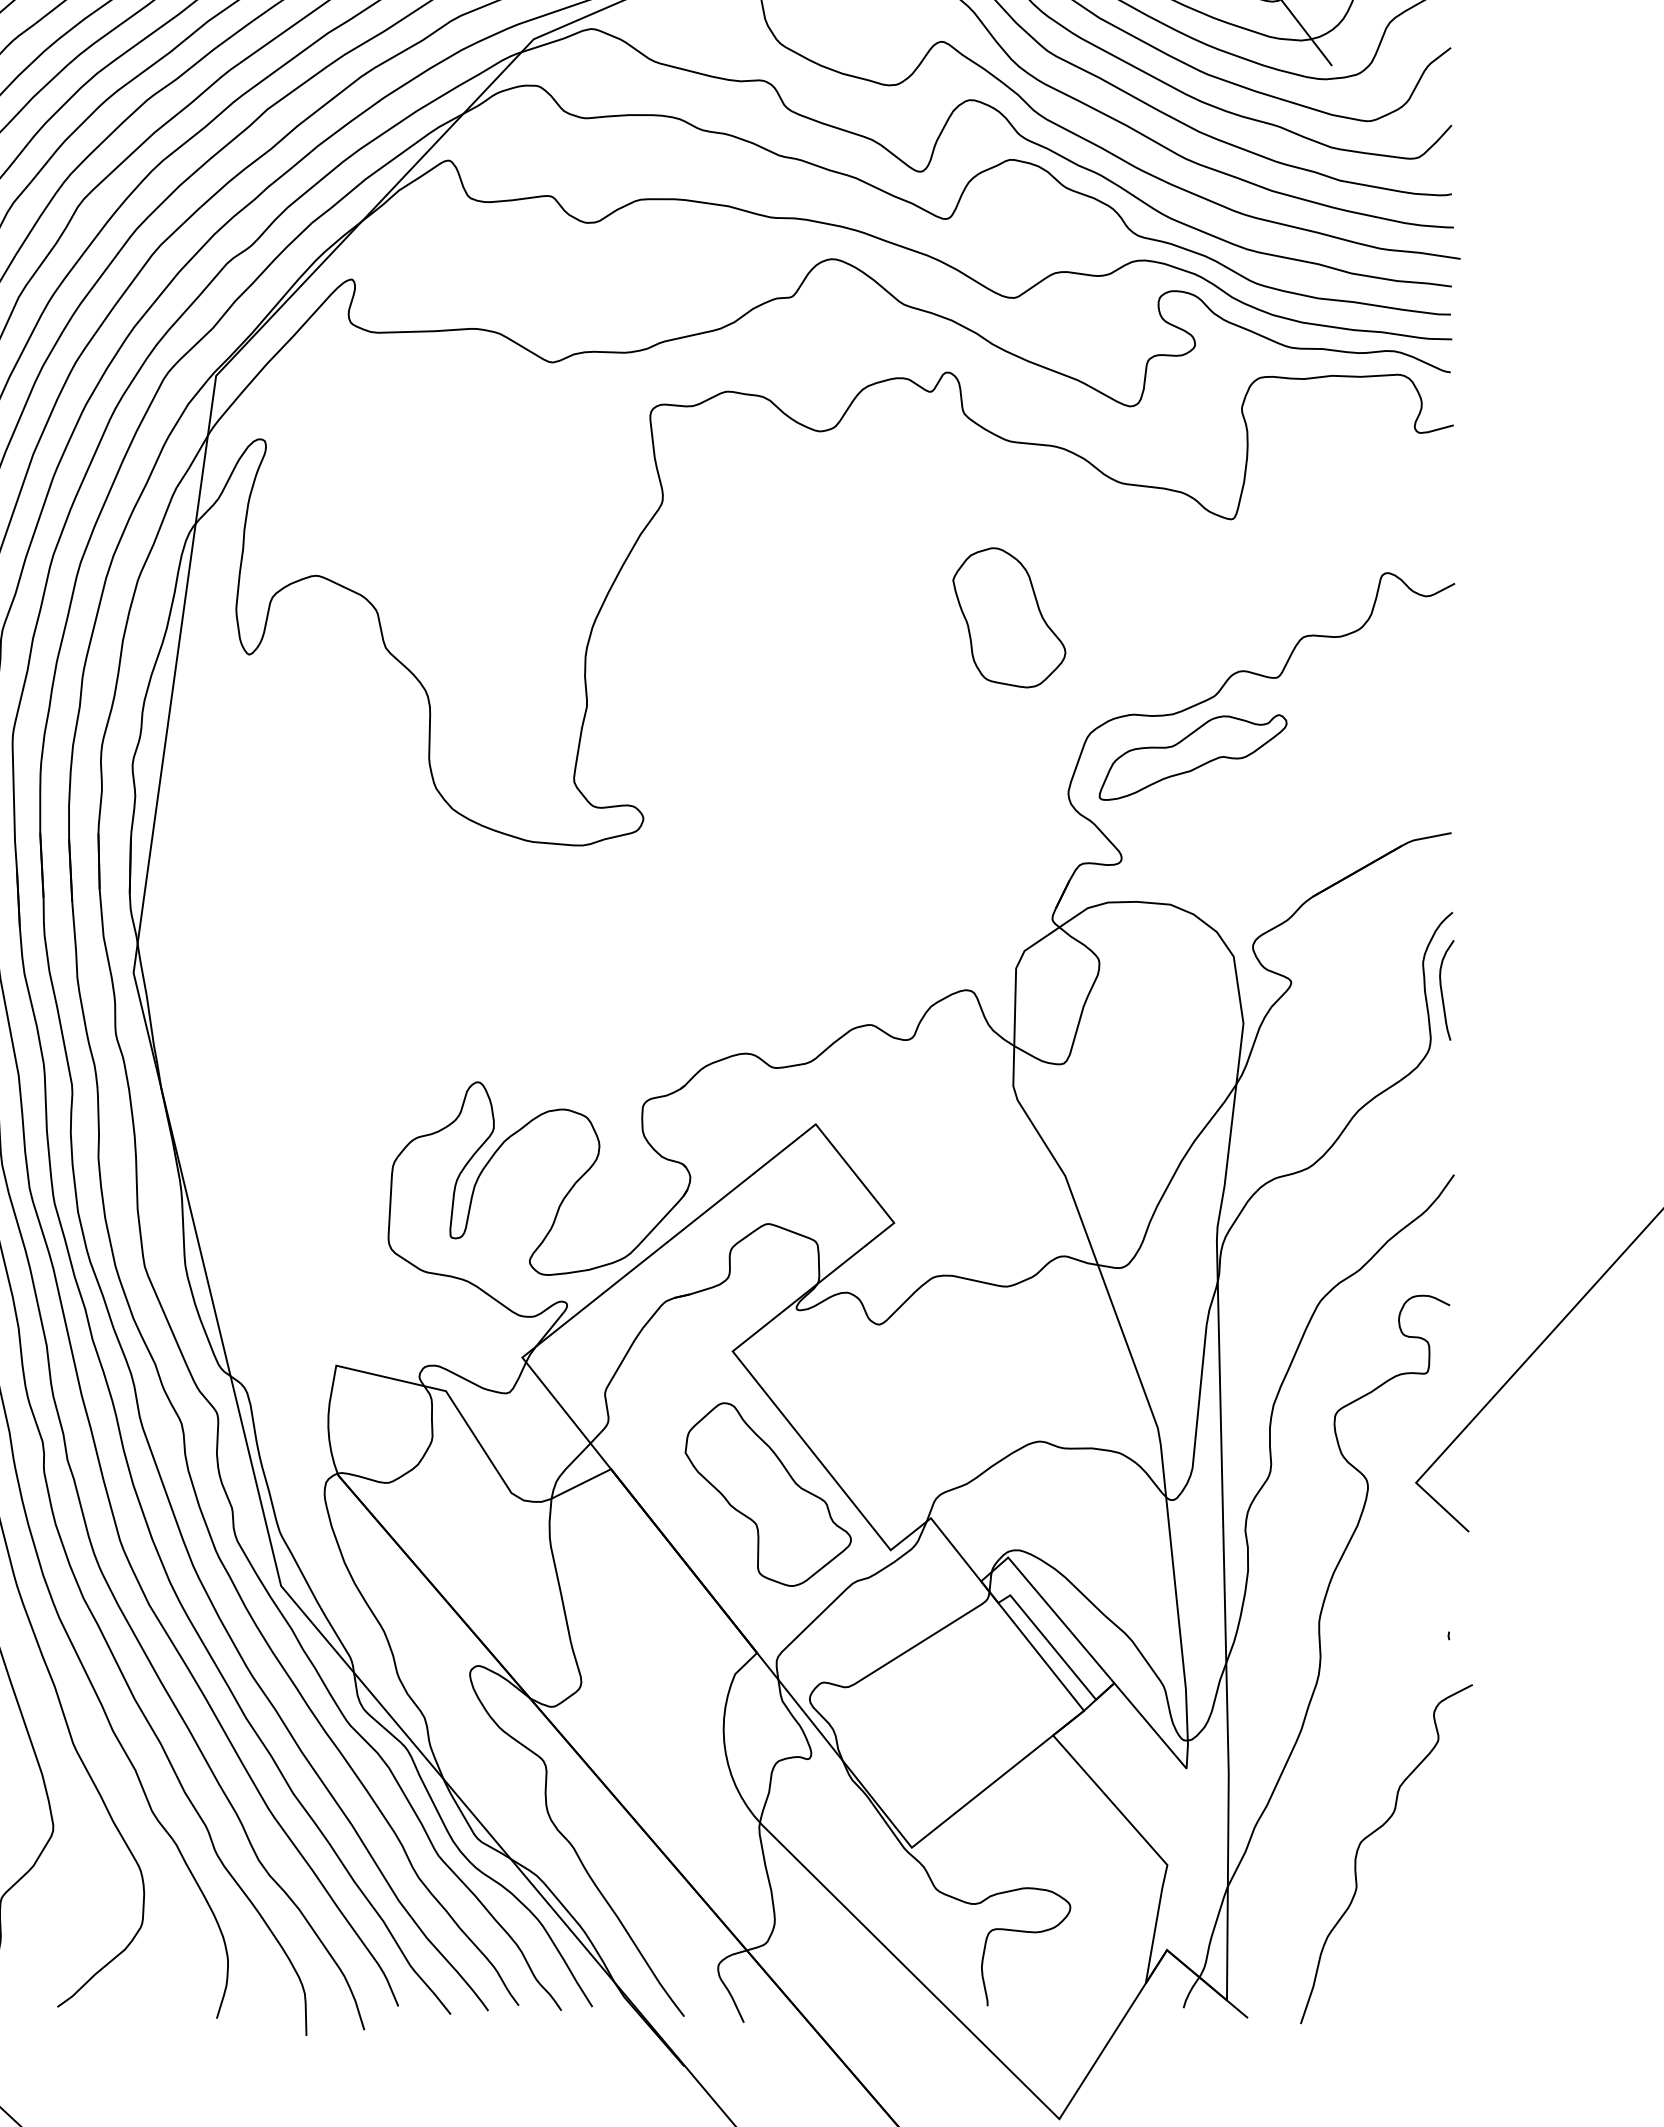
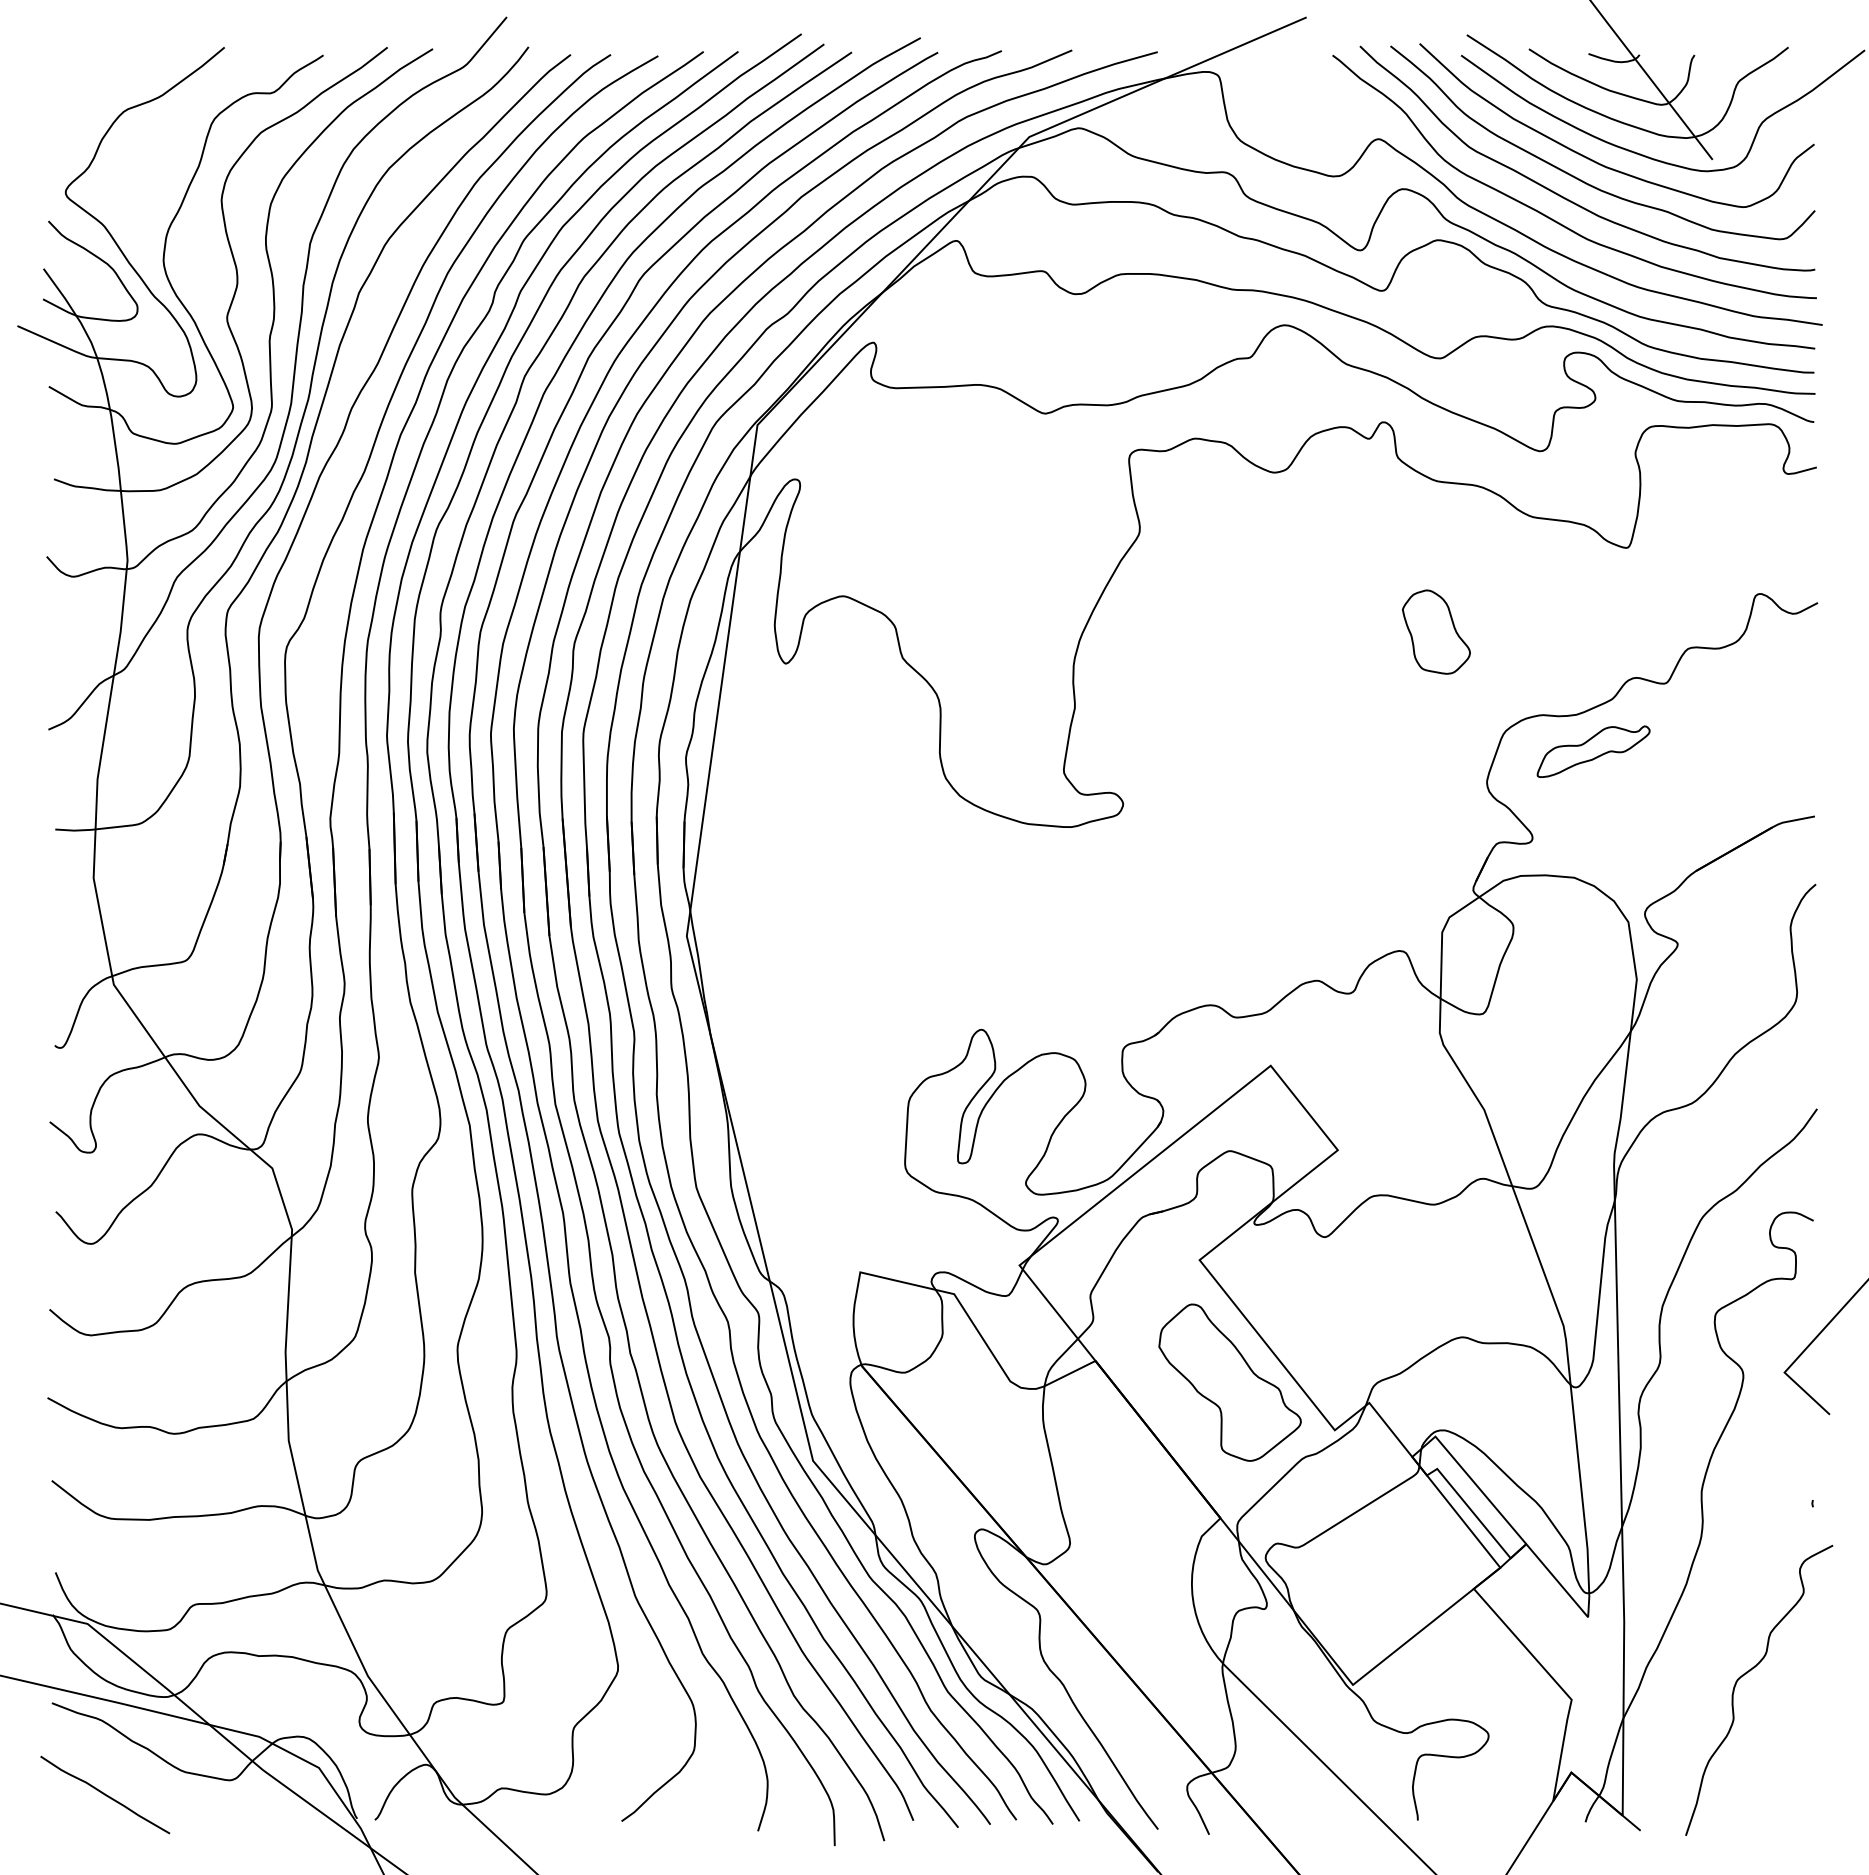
part: (1009, 616) -> (1436, 631), size x0.7
part: (1192, 757) -> (1593, 751), size x0.7
curve: (1442, 990) -> (1807, 951), removed

